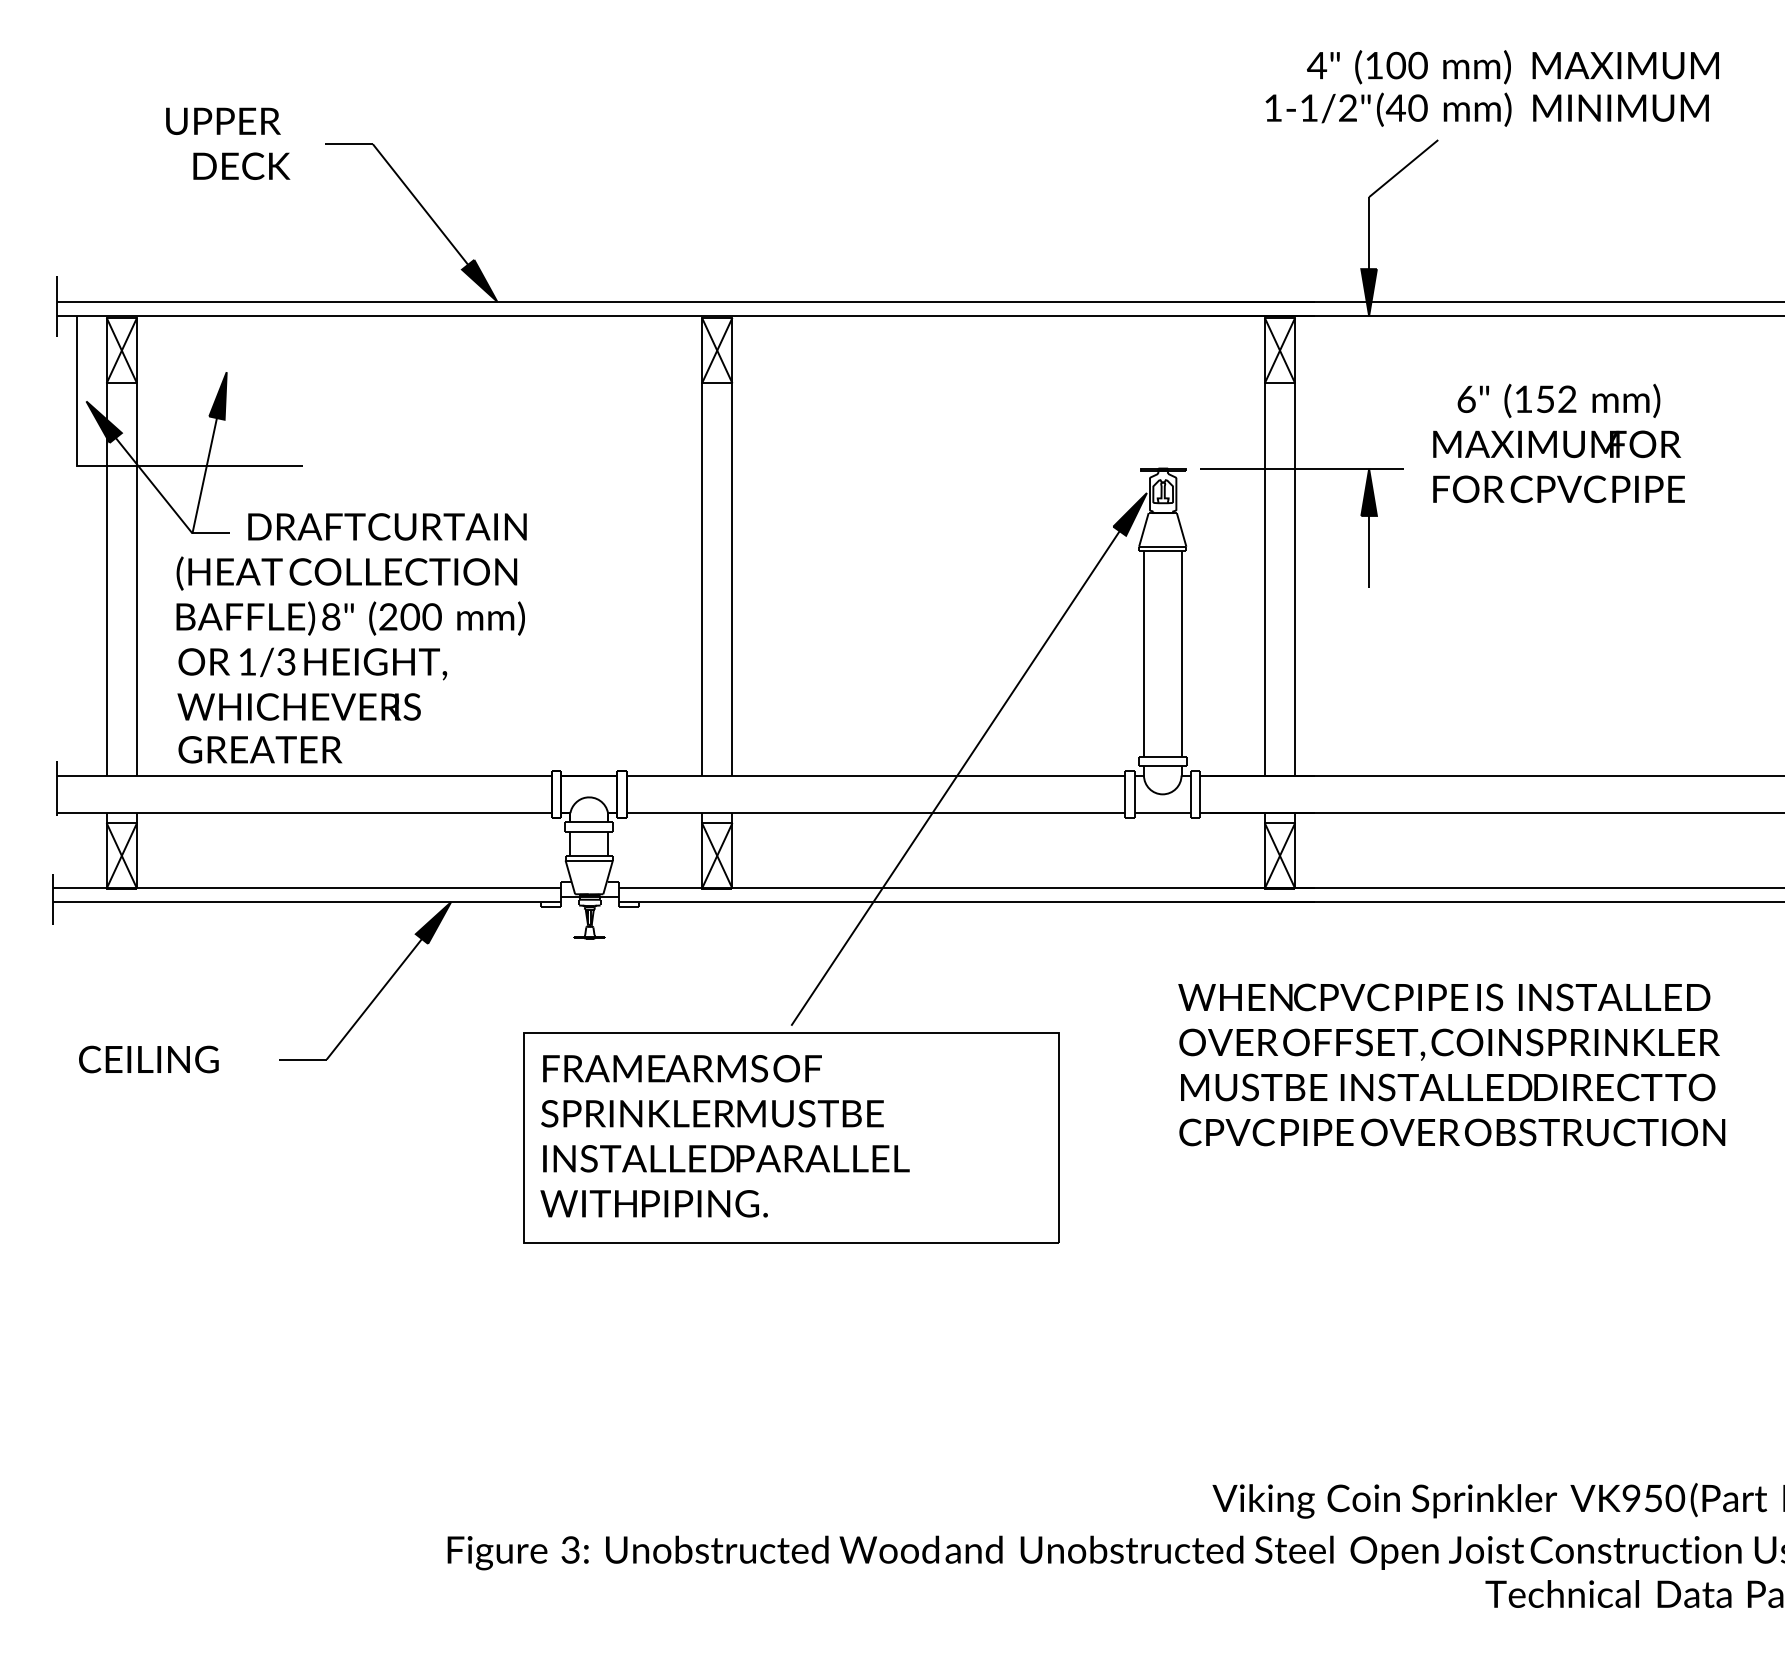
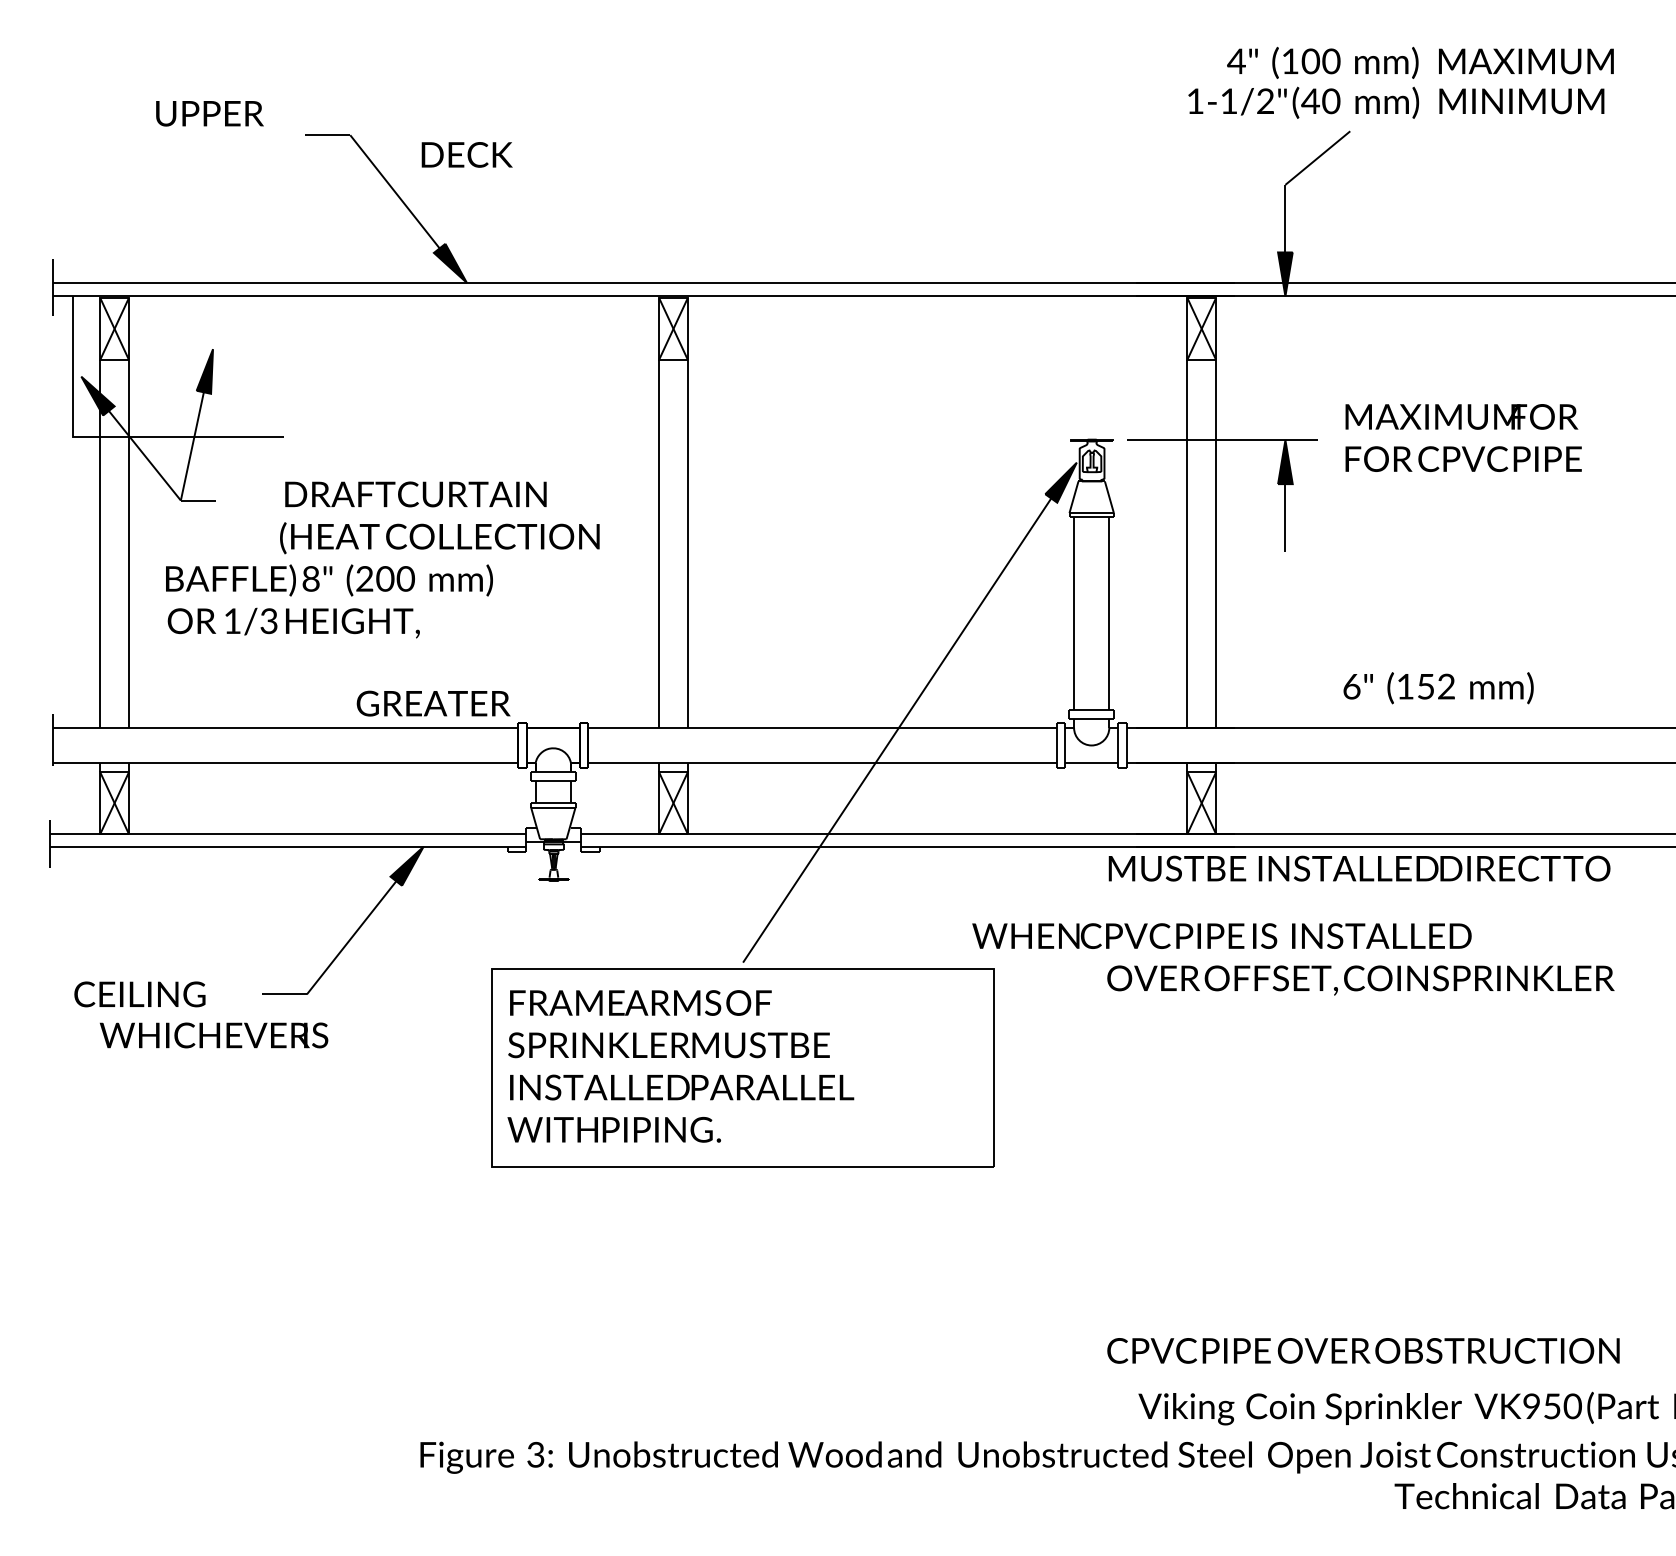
text: (241, 165) -> (466, 154), moved
text: (1558, 401) -> (1438, 688), moved
text: (387, 526) -> (415, 494), moved
text: (346, 573) -> (439, 538), moved
text: (298, 707) -> (213, 1035), moved
text: (260, 749) -> (433, 703), moved
text: (1443, 996) -> (1221, 935), moved
text: (1448, 1087) -> (1359, 868), moved
text: (1452, 1132) -> (1363, 1350), moved

